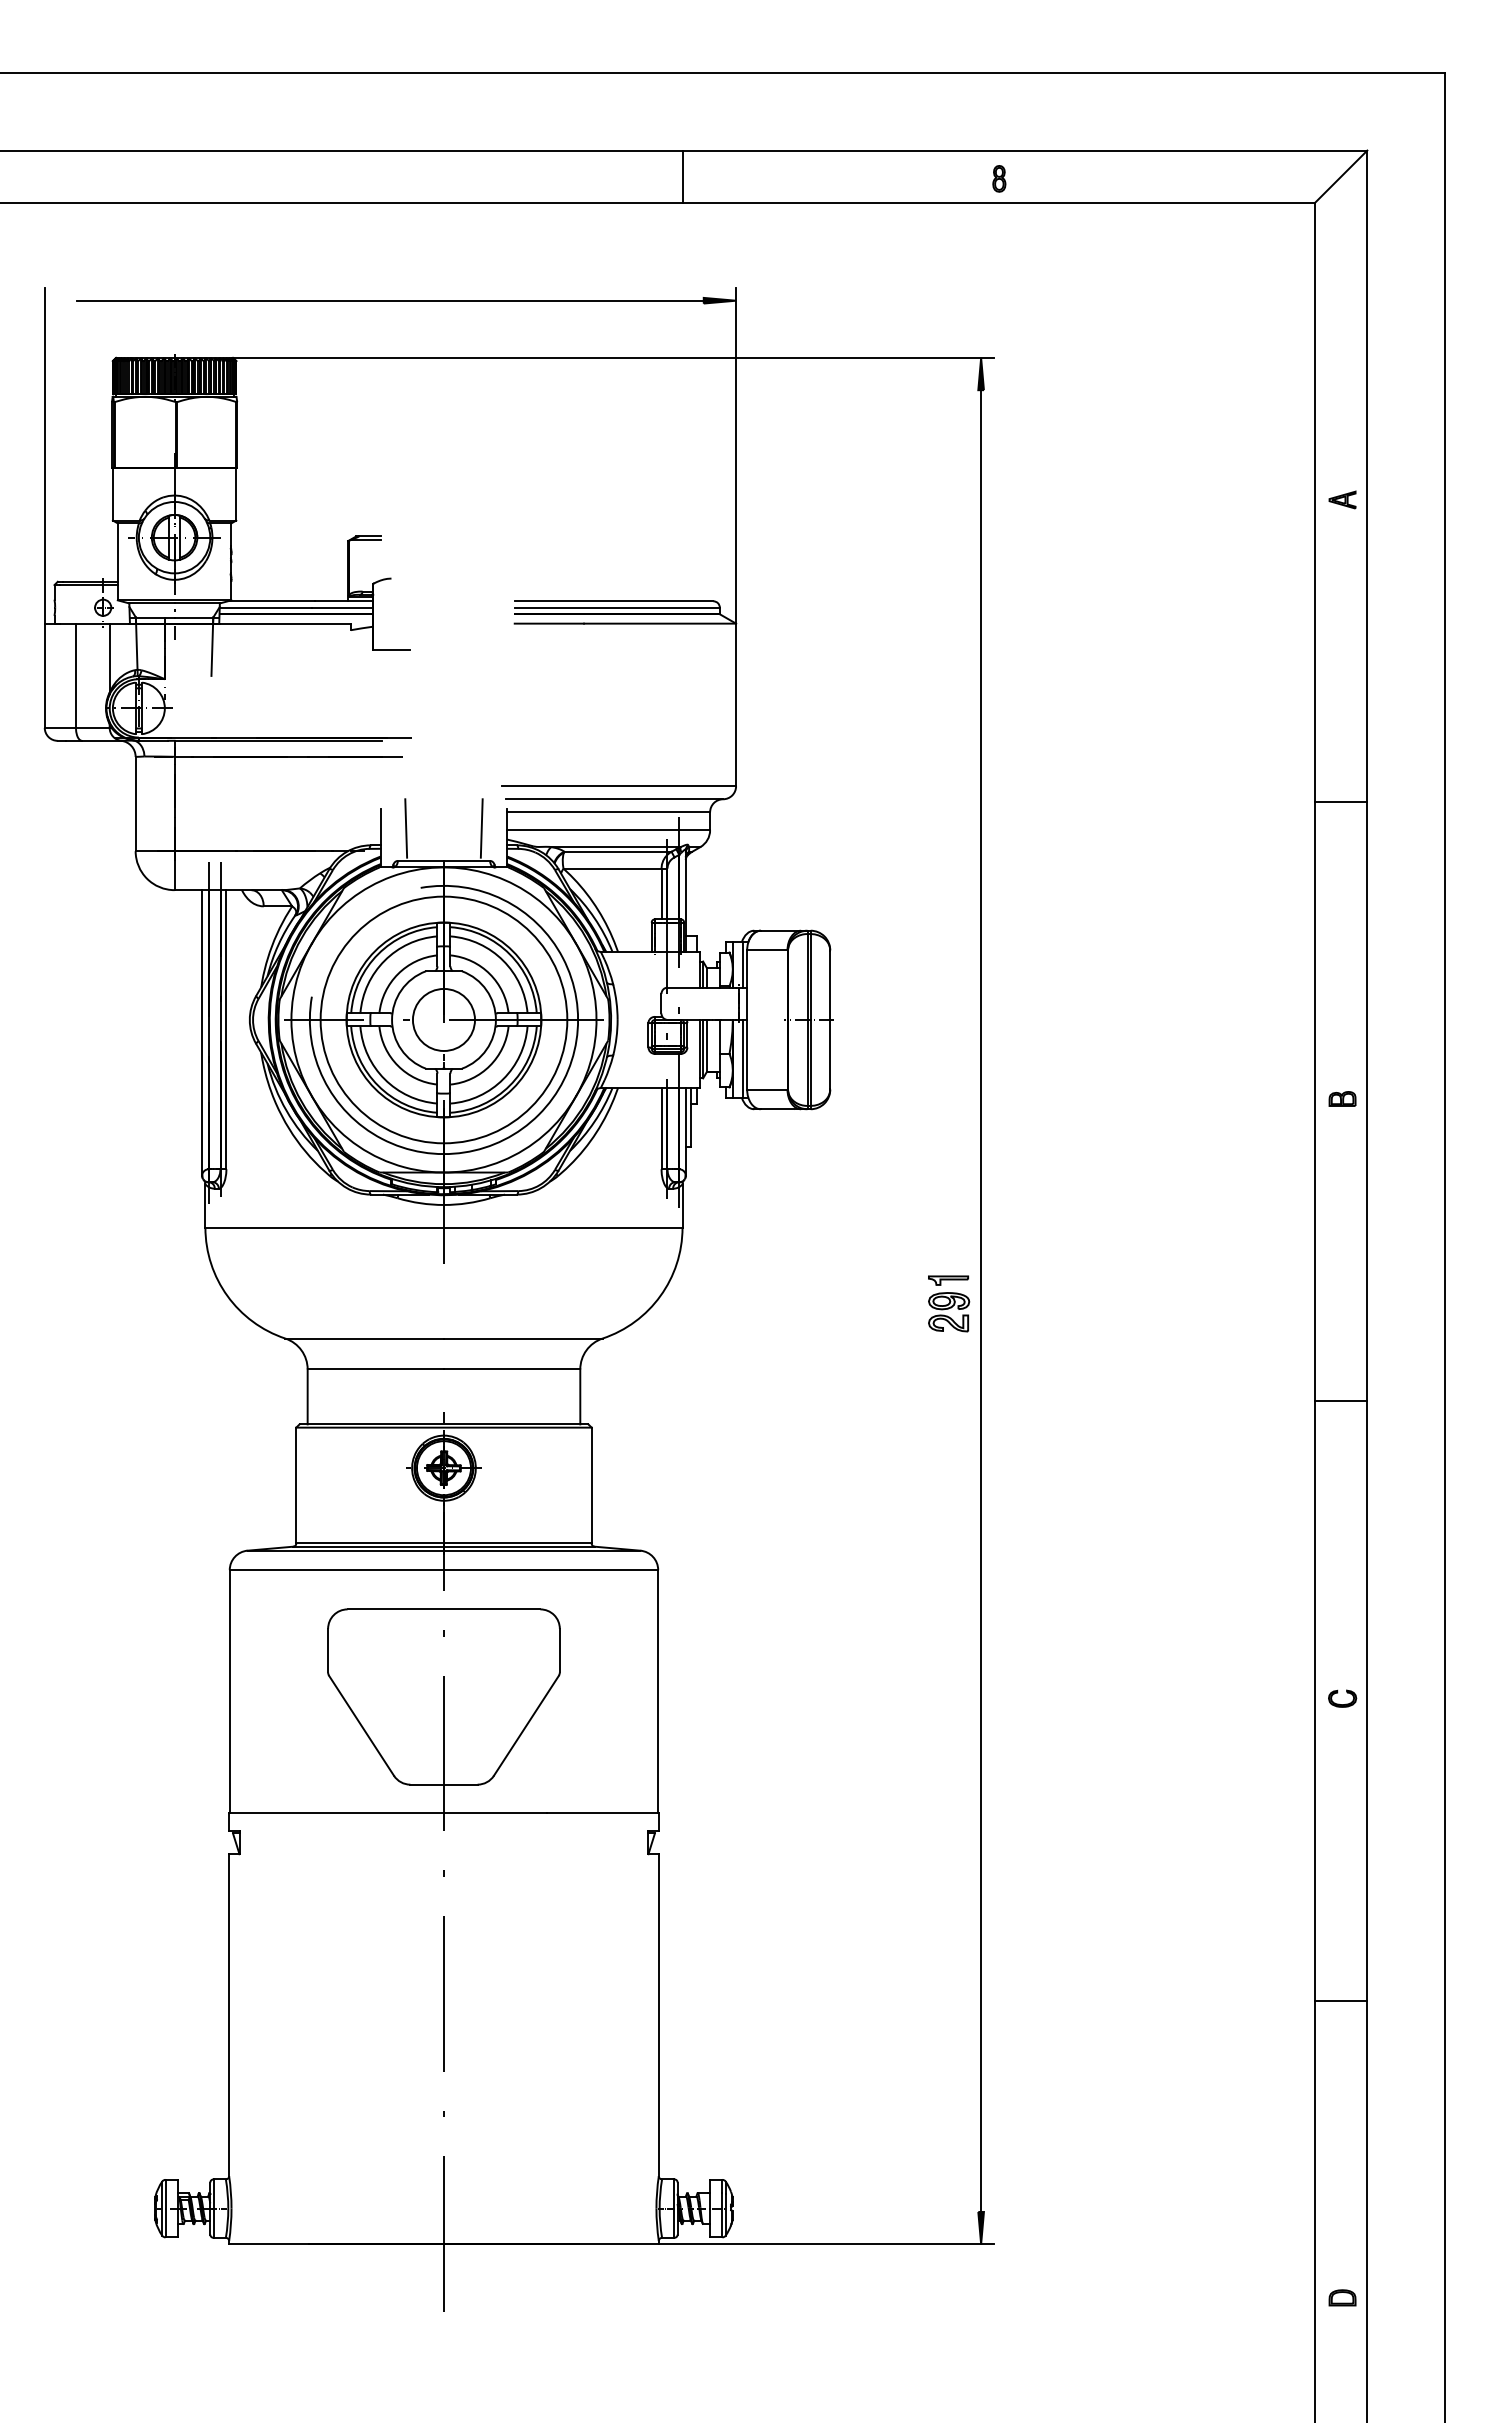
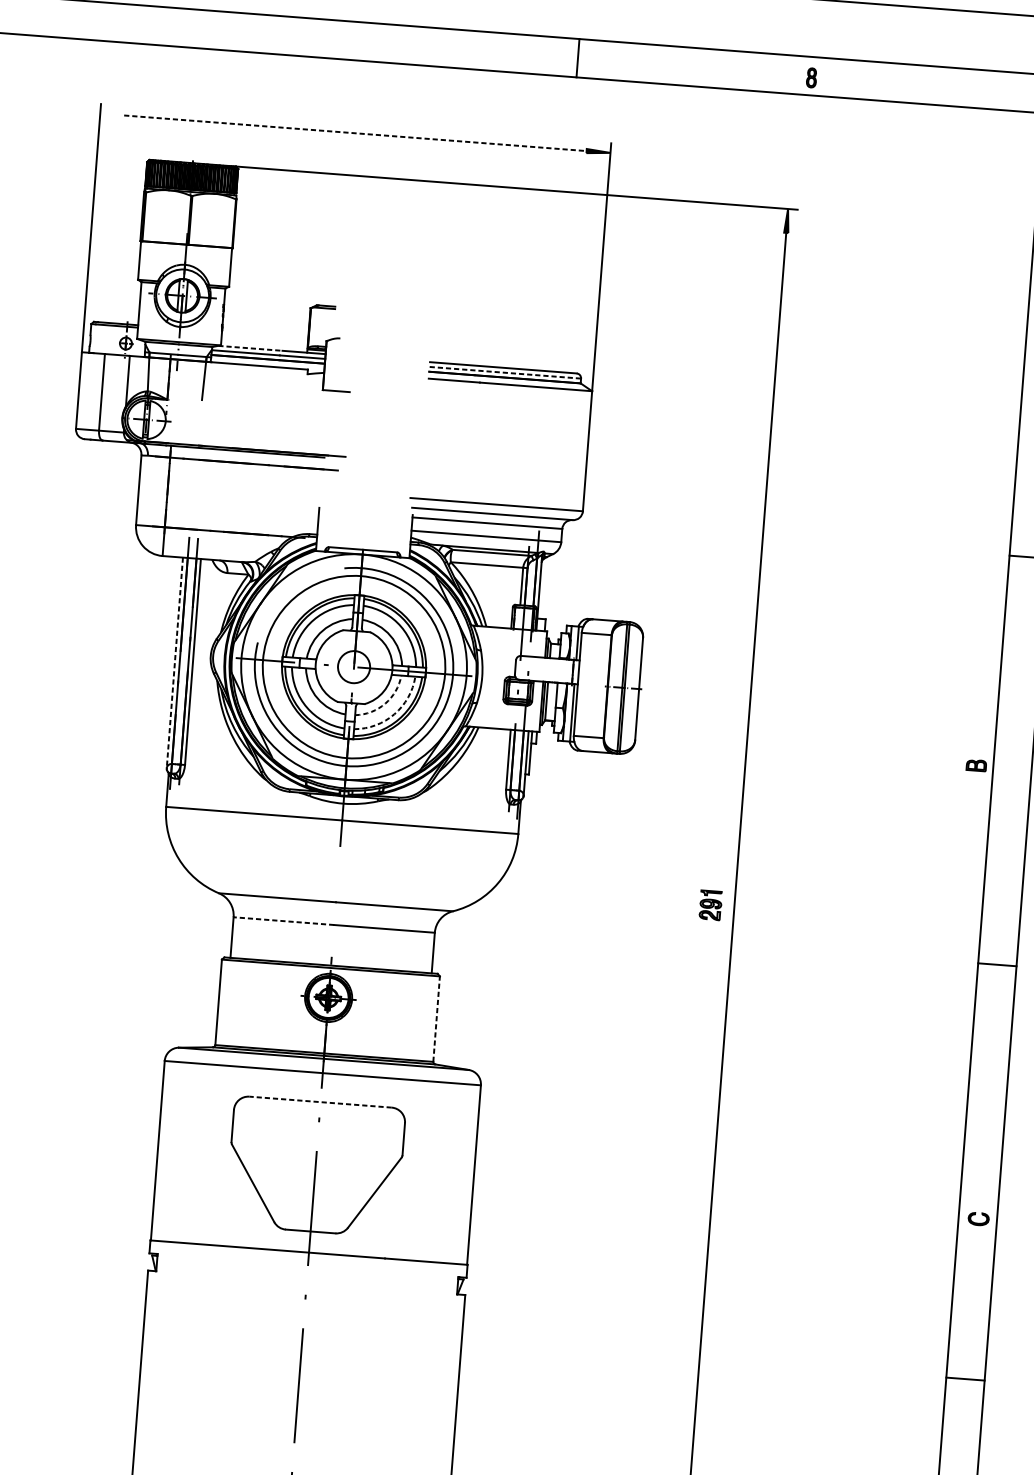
line: (390, 300) -> (355, 133), solid -> dashed
line: (271, 601) -> (250, 348), solid -> dashed
line: (617, 607) -> (505, 372), solid -> dashed
line: (406, 828) -> (337, 523), removed
line: (481, 828) -> (392, 527), removed
circle: (443, 1019) -> (353, 666), size x0.7
line: (202, 1032) -> (175, 662), solid -> dashed
arc: (489, 1065) -> (385, 703), solid -> dashed
arc: (503, 1079) -> (394, 714), solid -> dashed
part: (1342, 1098) -> (976, 765), moved
part: (949, 1303) -> (711, 905), size x0.7
line: (375, 1369) -> (283, 921), solid -> dashed
line: (1341, 1401) -> (997, 965), moved
line: (591, 1485) -> (436, 1019), solid -> dashed
line: (443, 1609) -> (320, 1102), solid -> dashed
line: (1341, 2000) -> (965, 1379), moved

